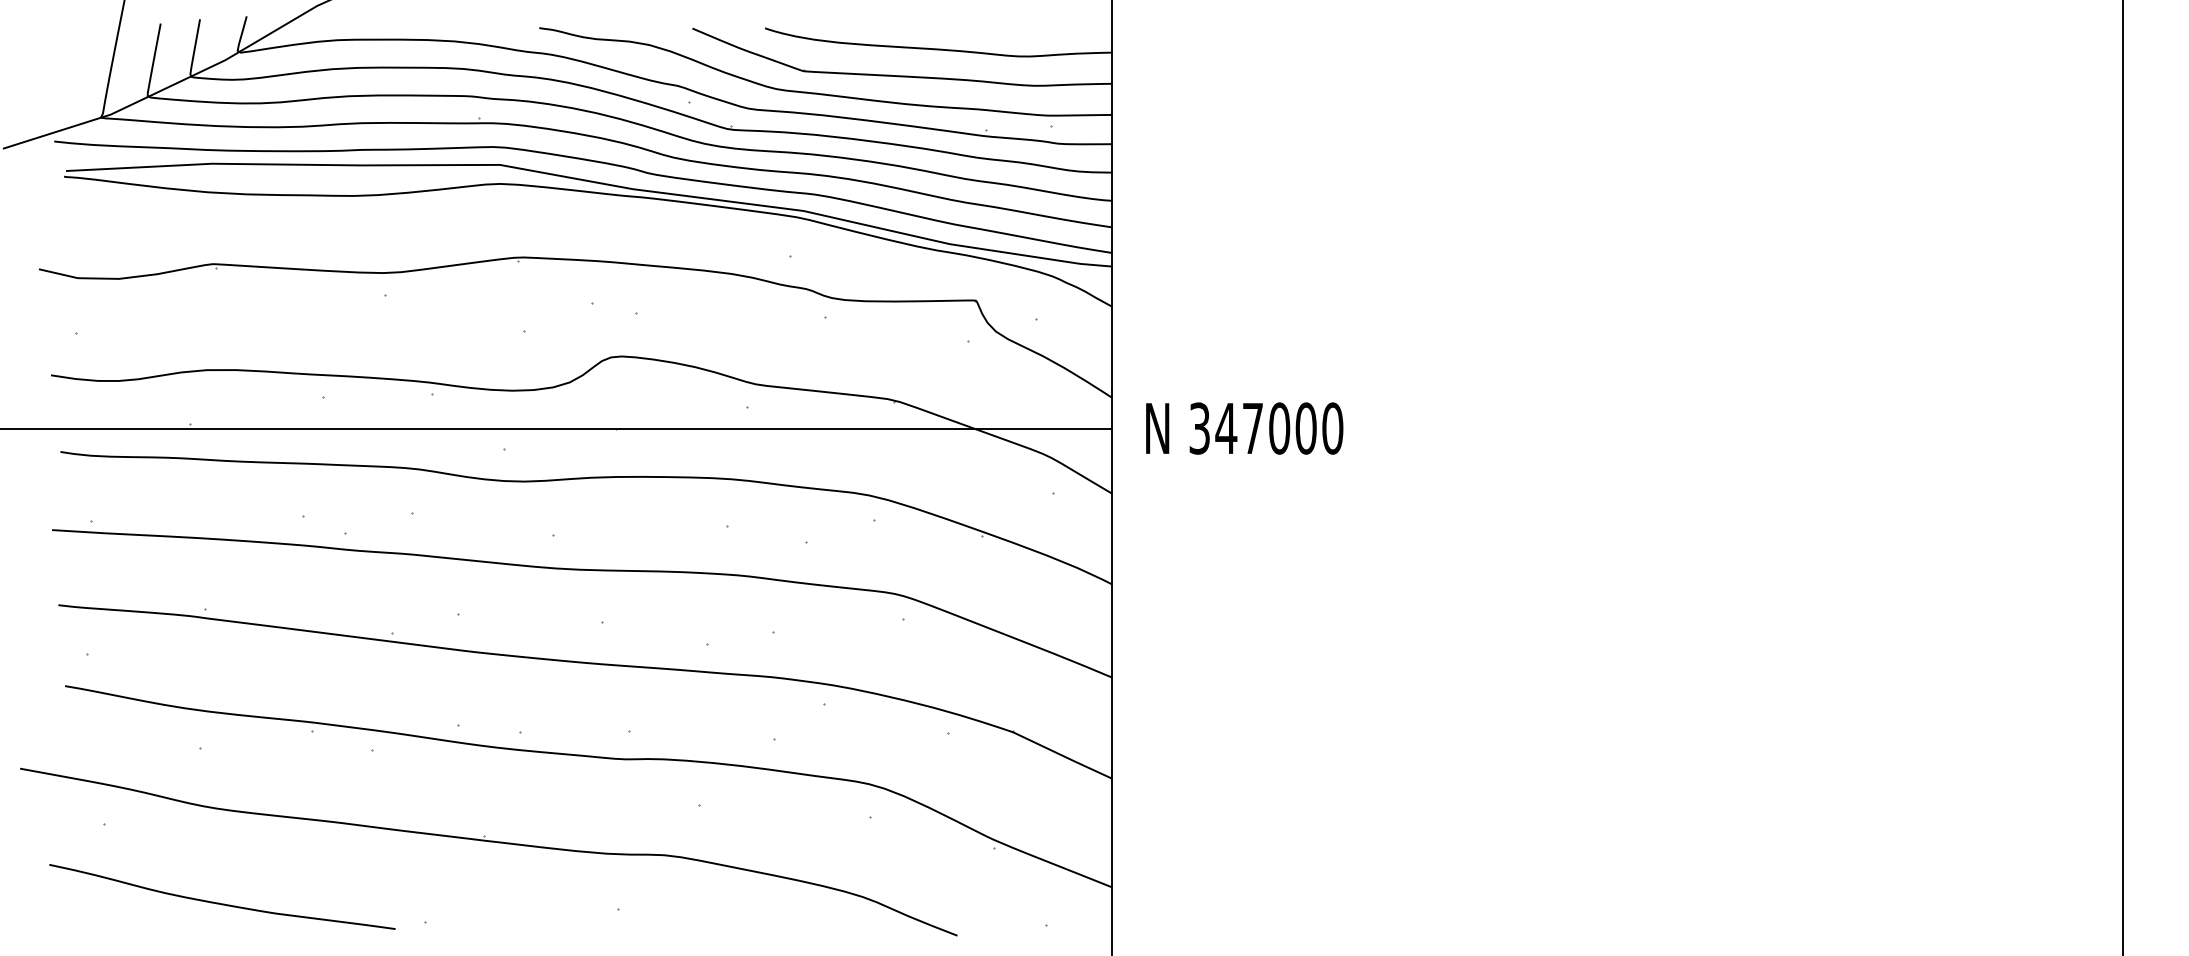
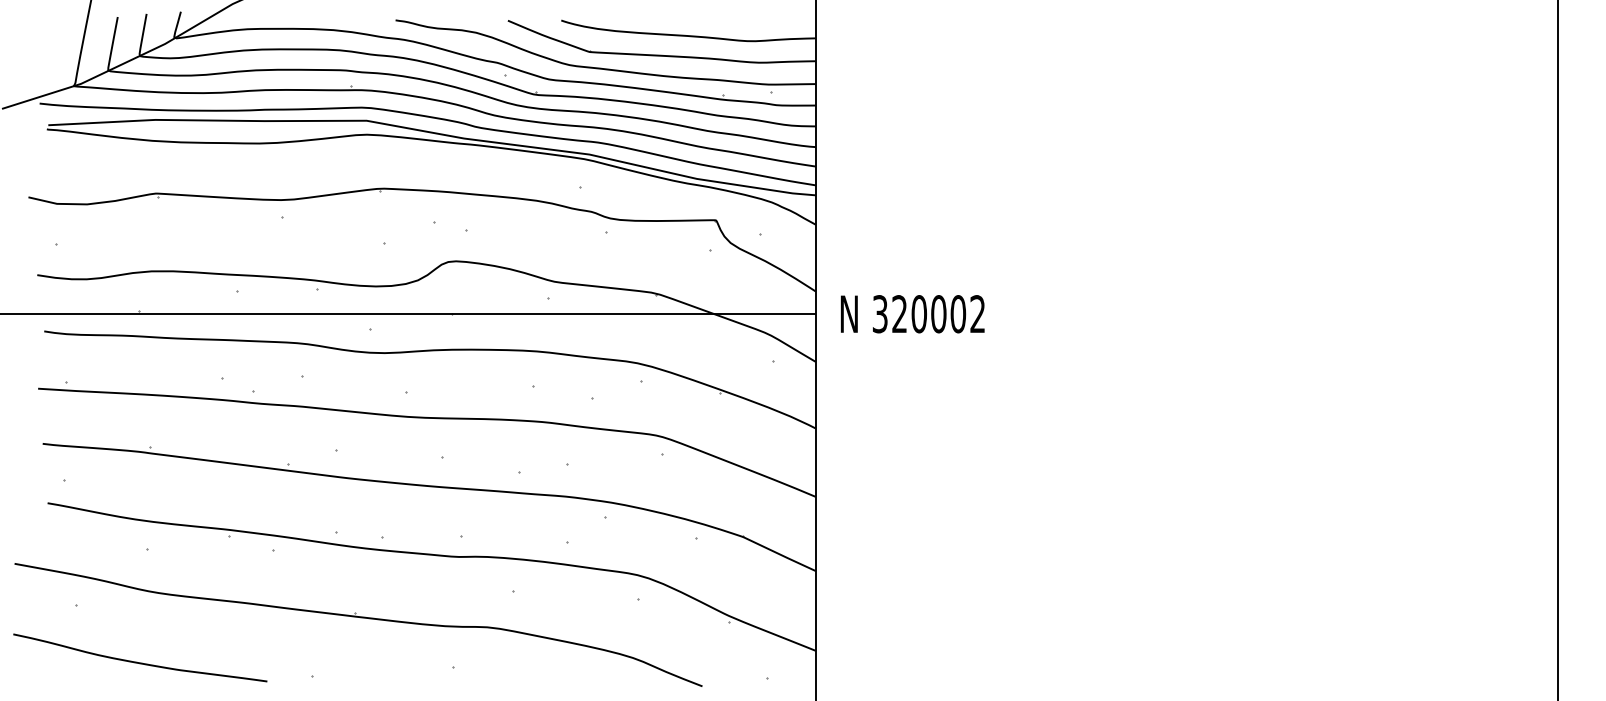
text: (1279, 428) -> (938, 314), 347000 -> 320002
curve: (219, 902) -> (138, 661), moved

